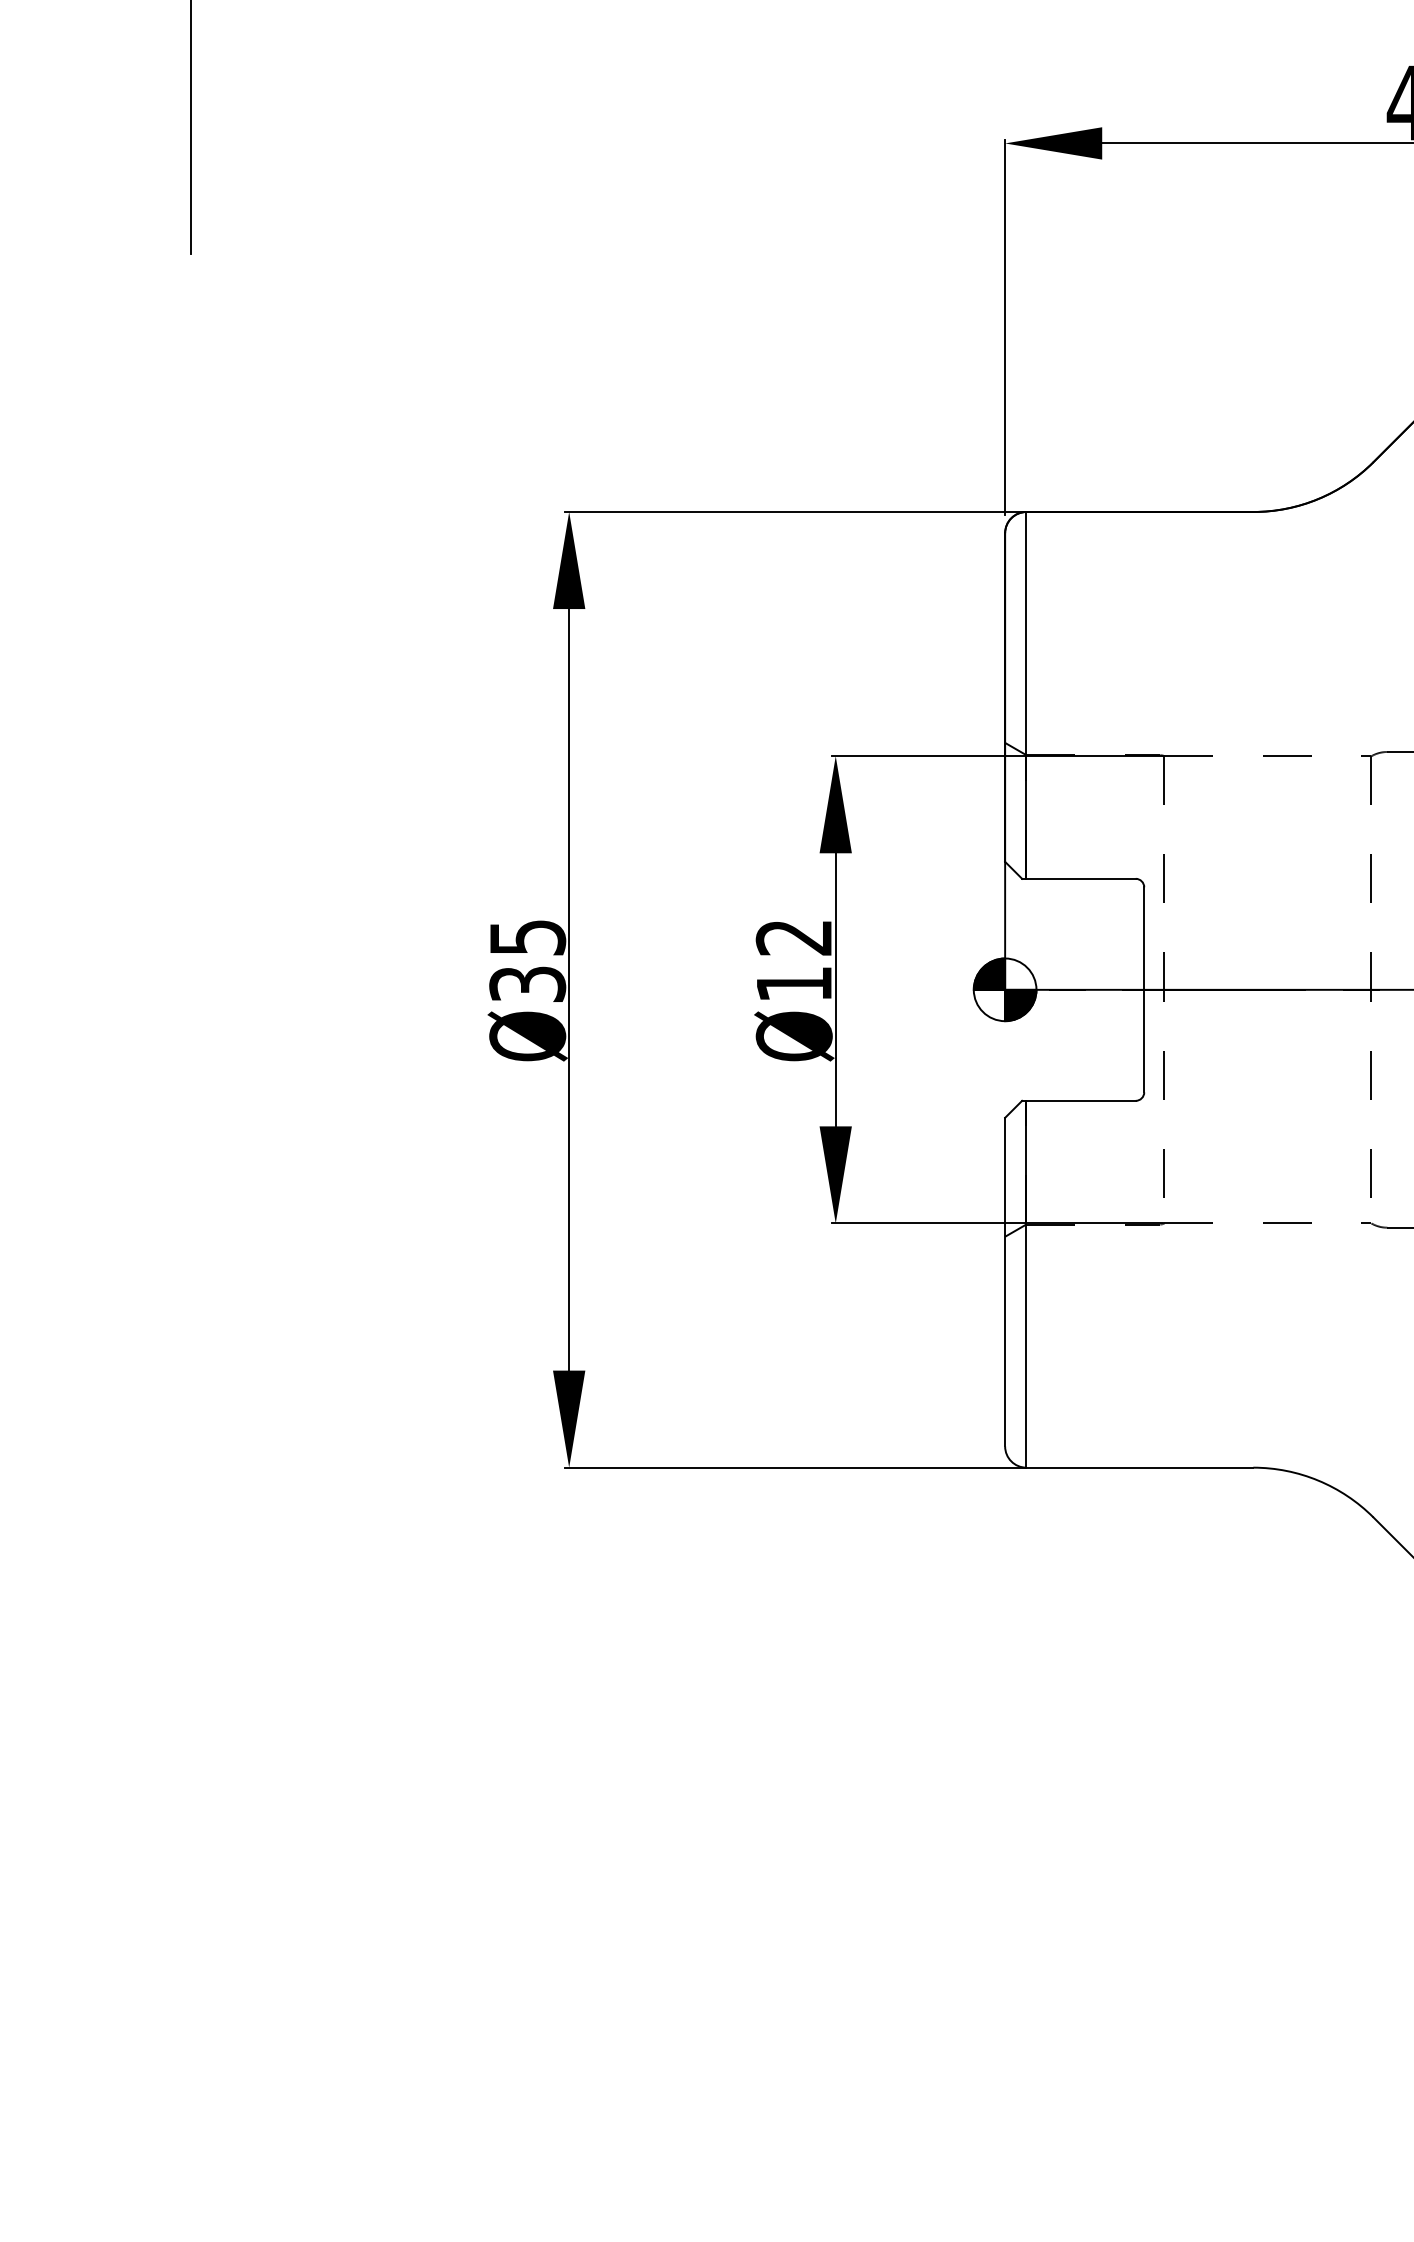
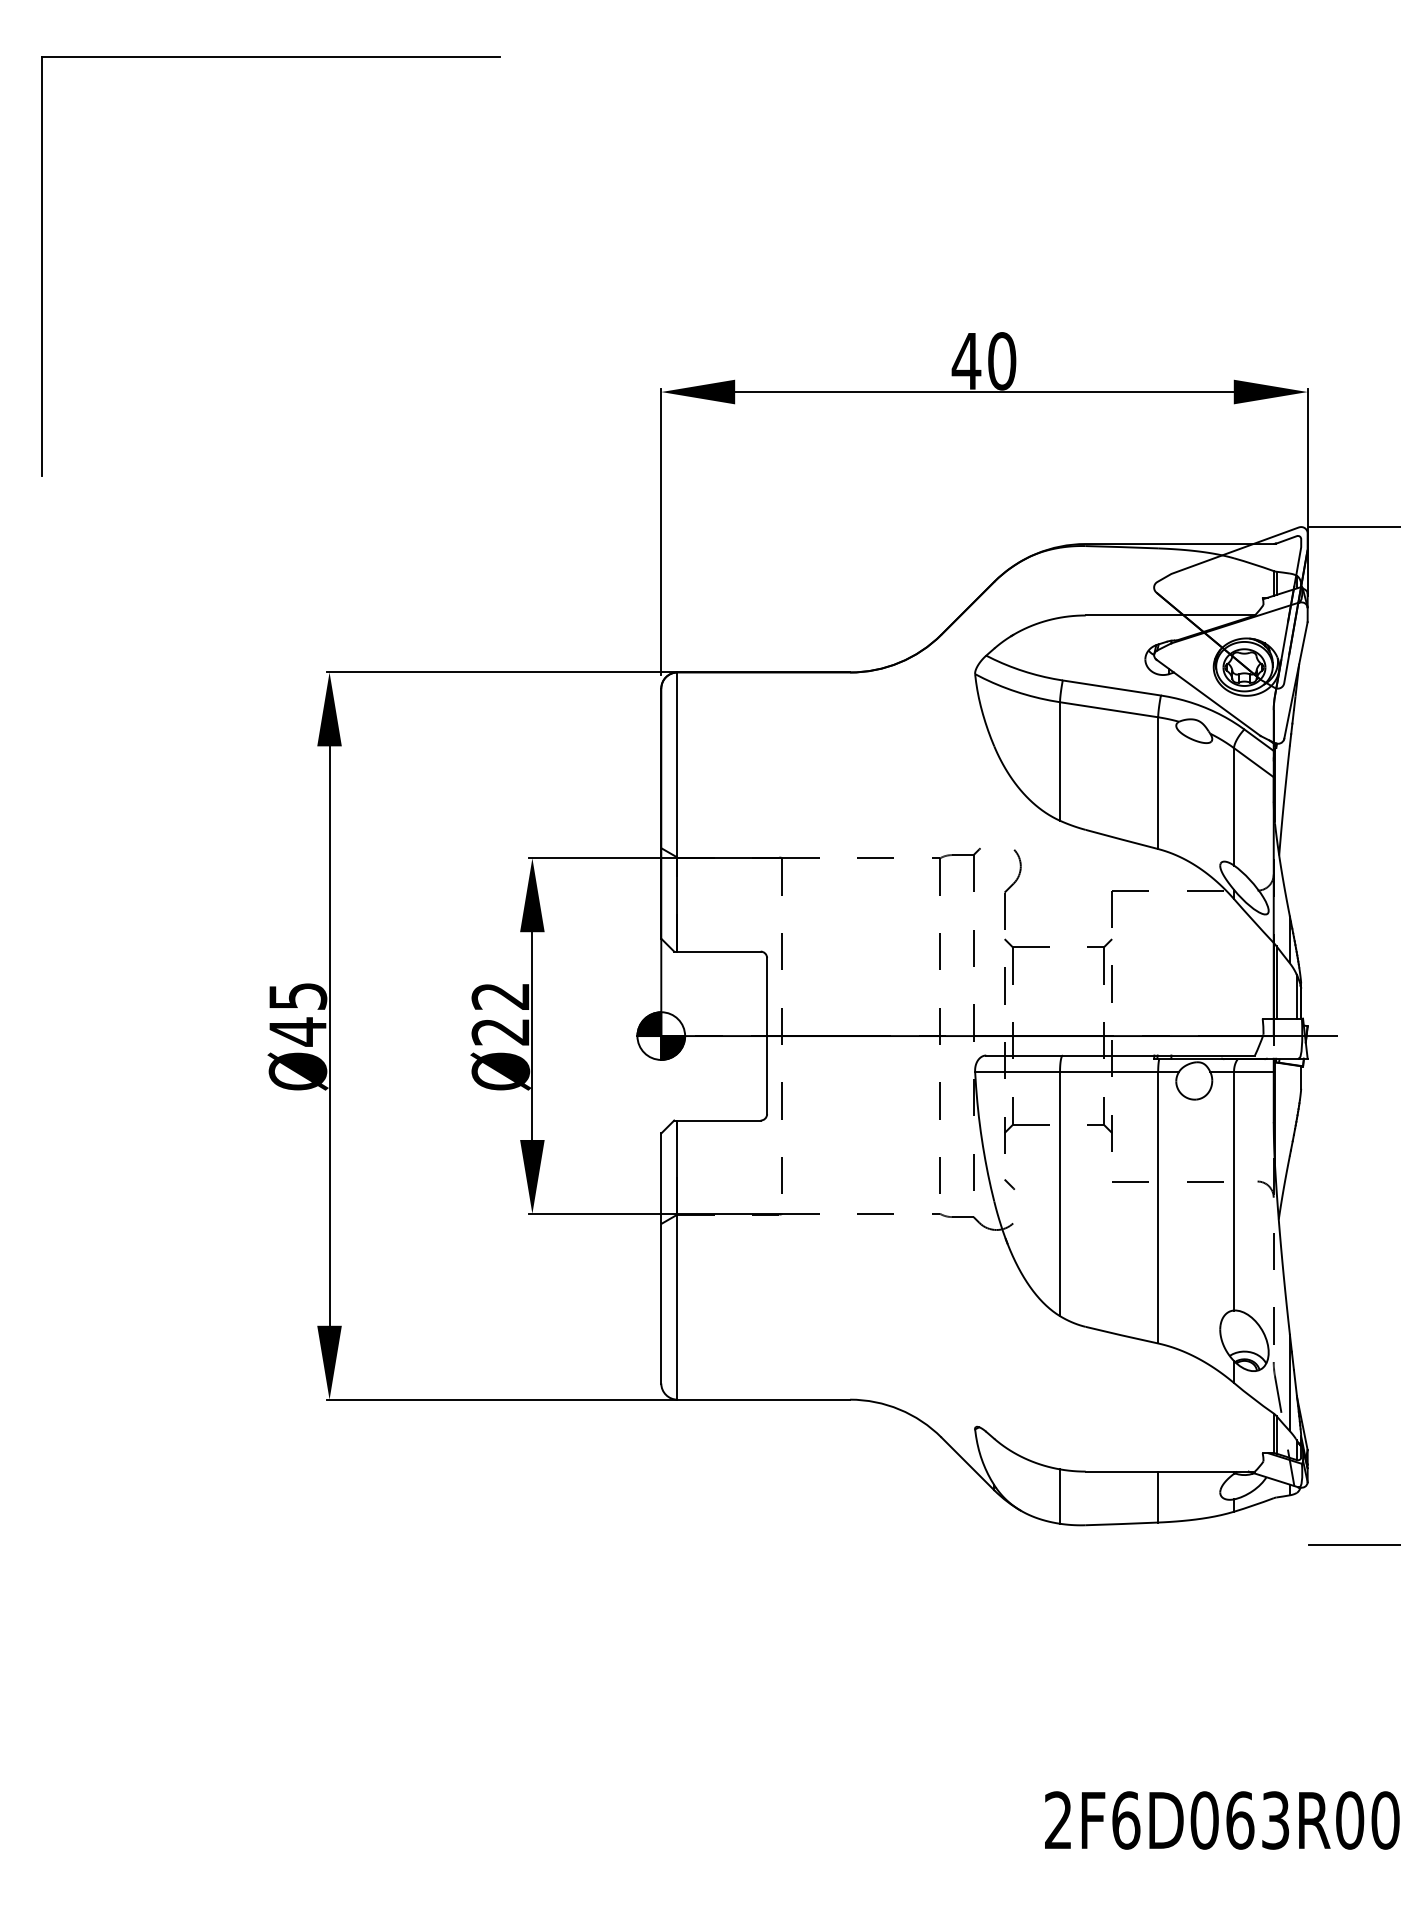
text: (527, 983) -> (297, 1031), Ø35 -> Ø45
text: (793, 985) -> (500, 1032), Ø12 -> Ø22

